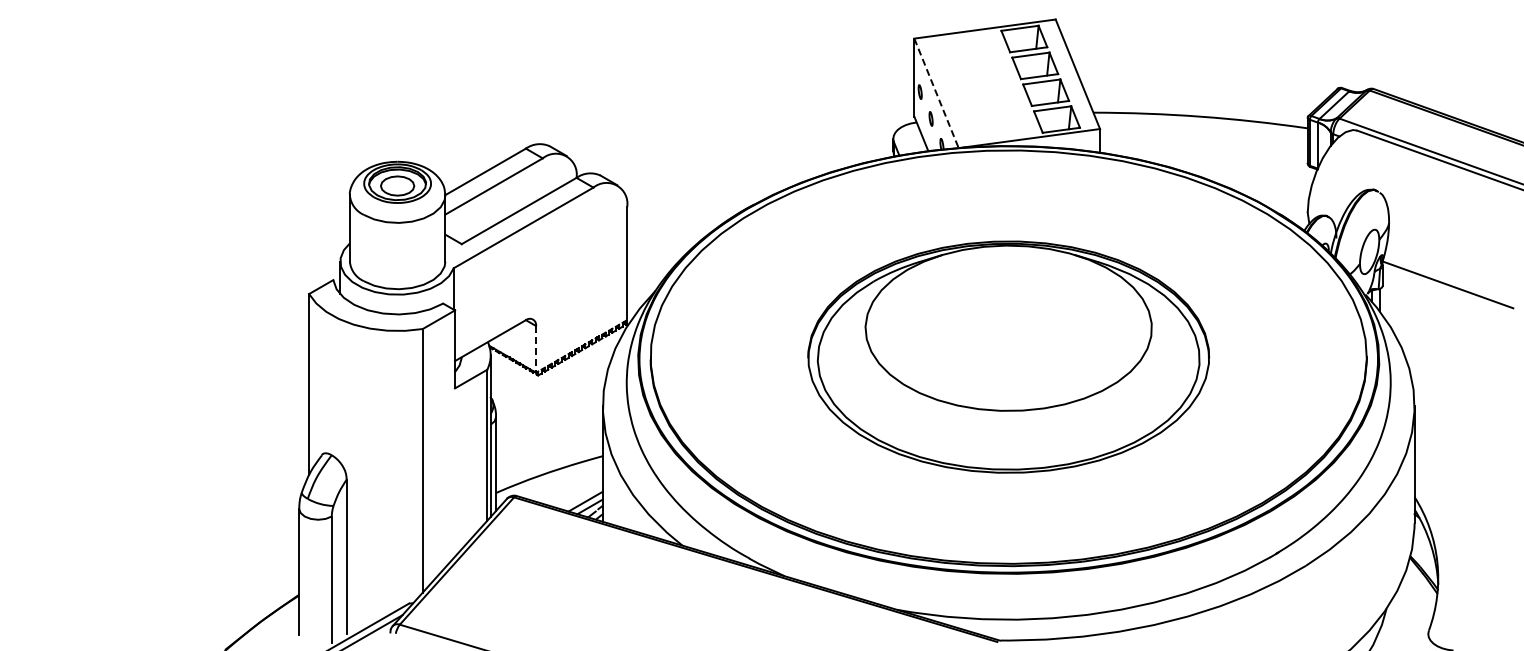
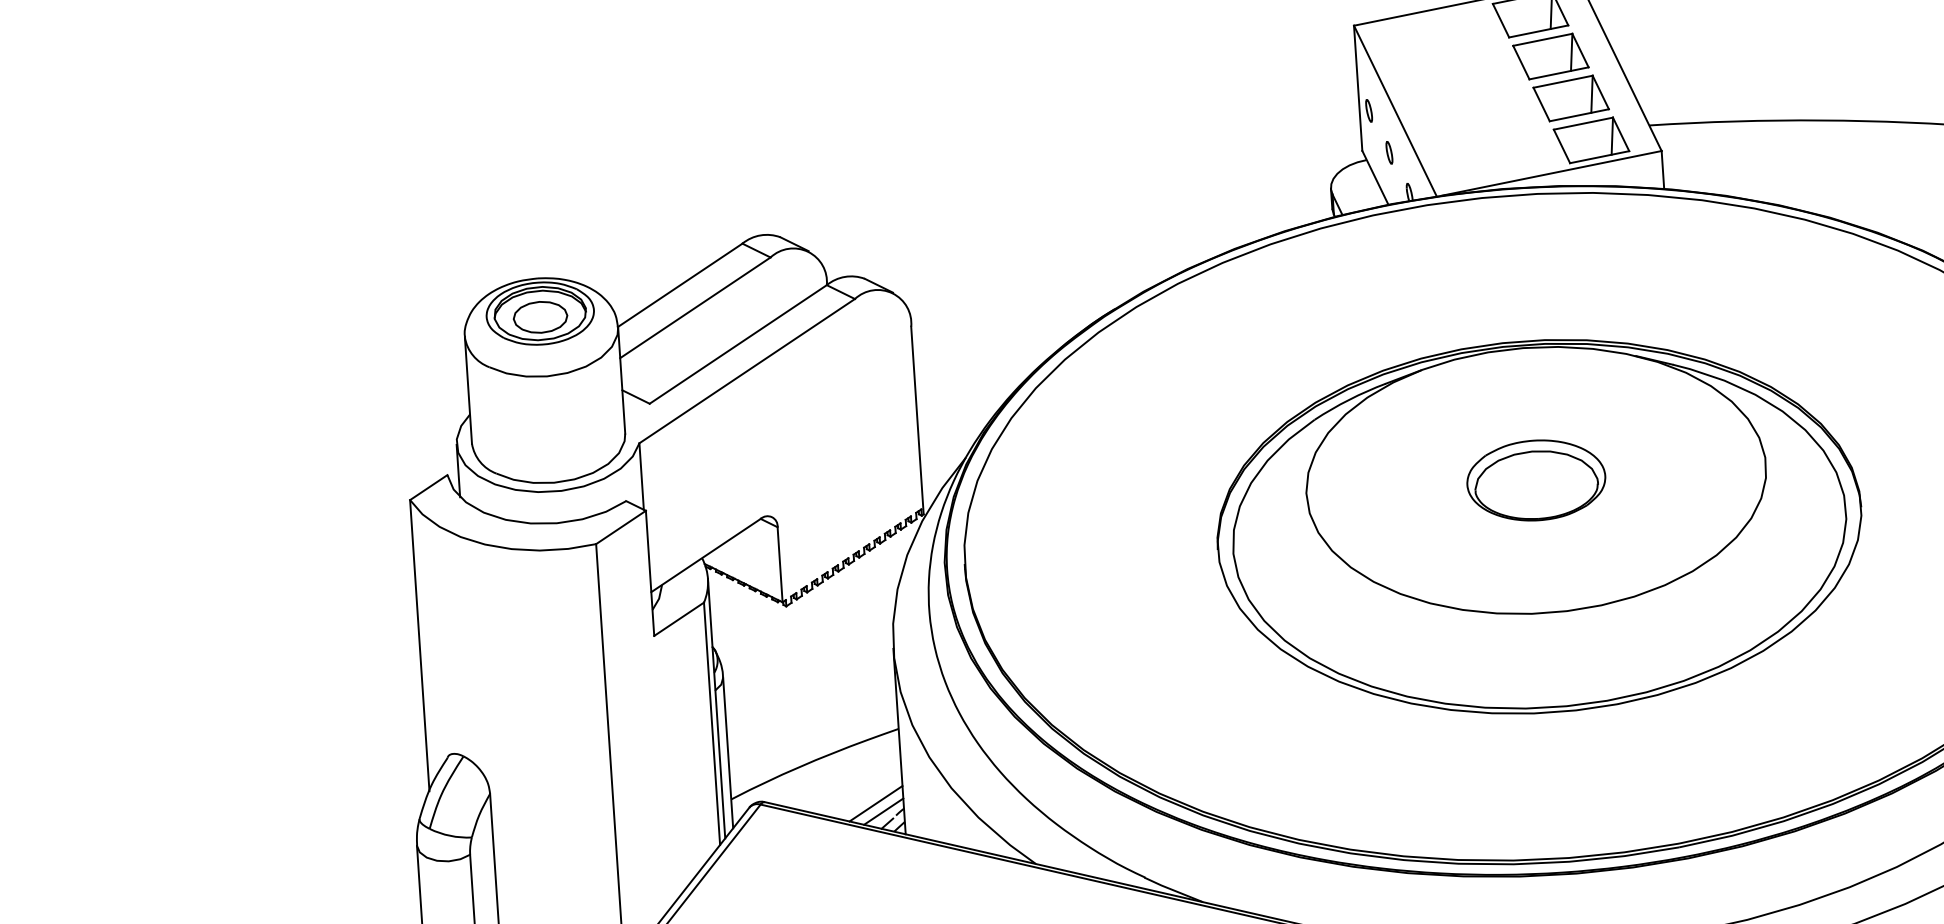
line: (936, 93) -> (1395, 111), dashed -> solid
part: (1008, 327) -> (1535, 479), added
line: (536, 349) -> (780, 564), dashed -> solid

